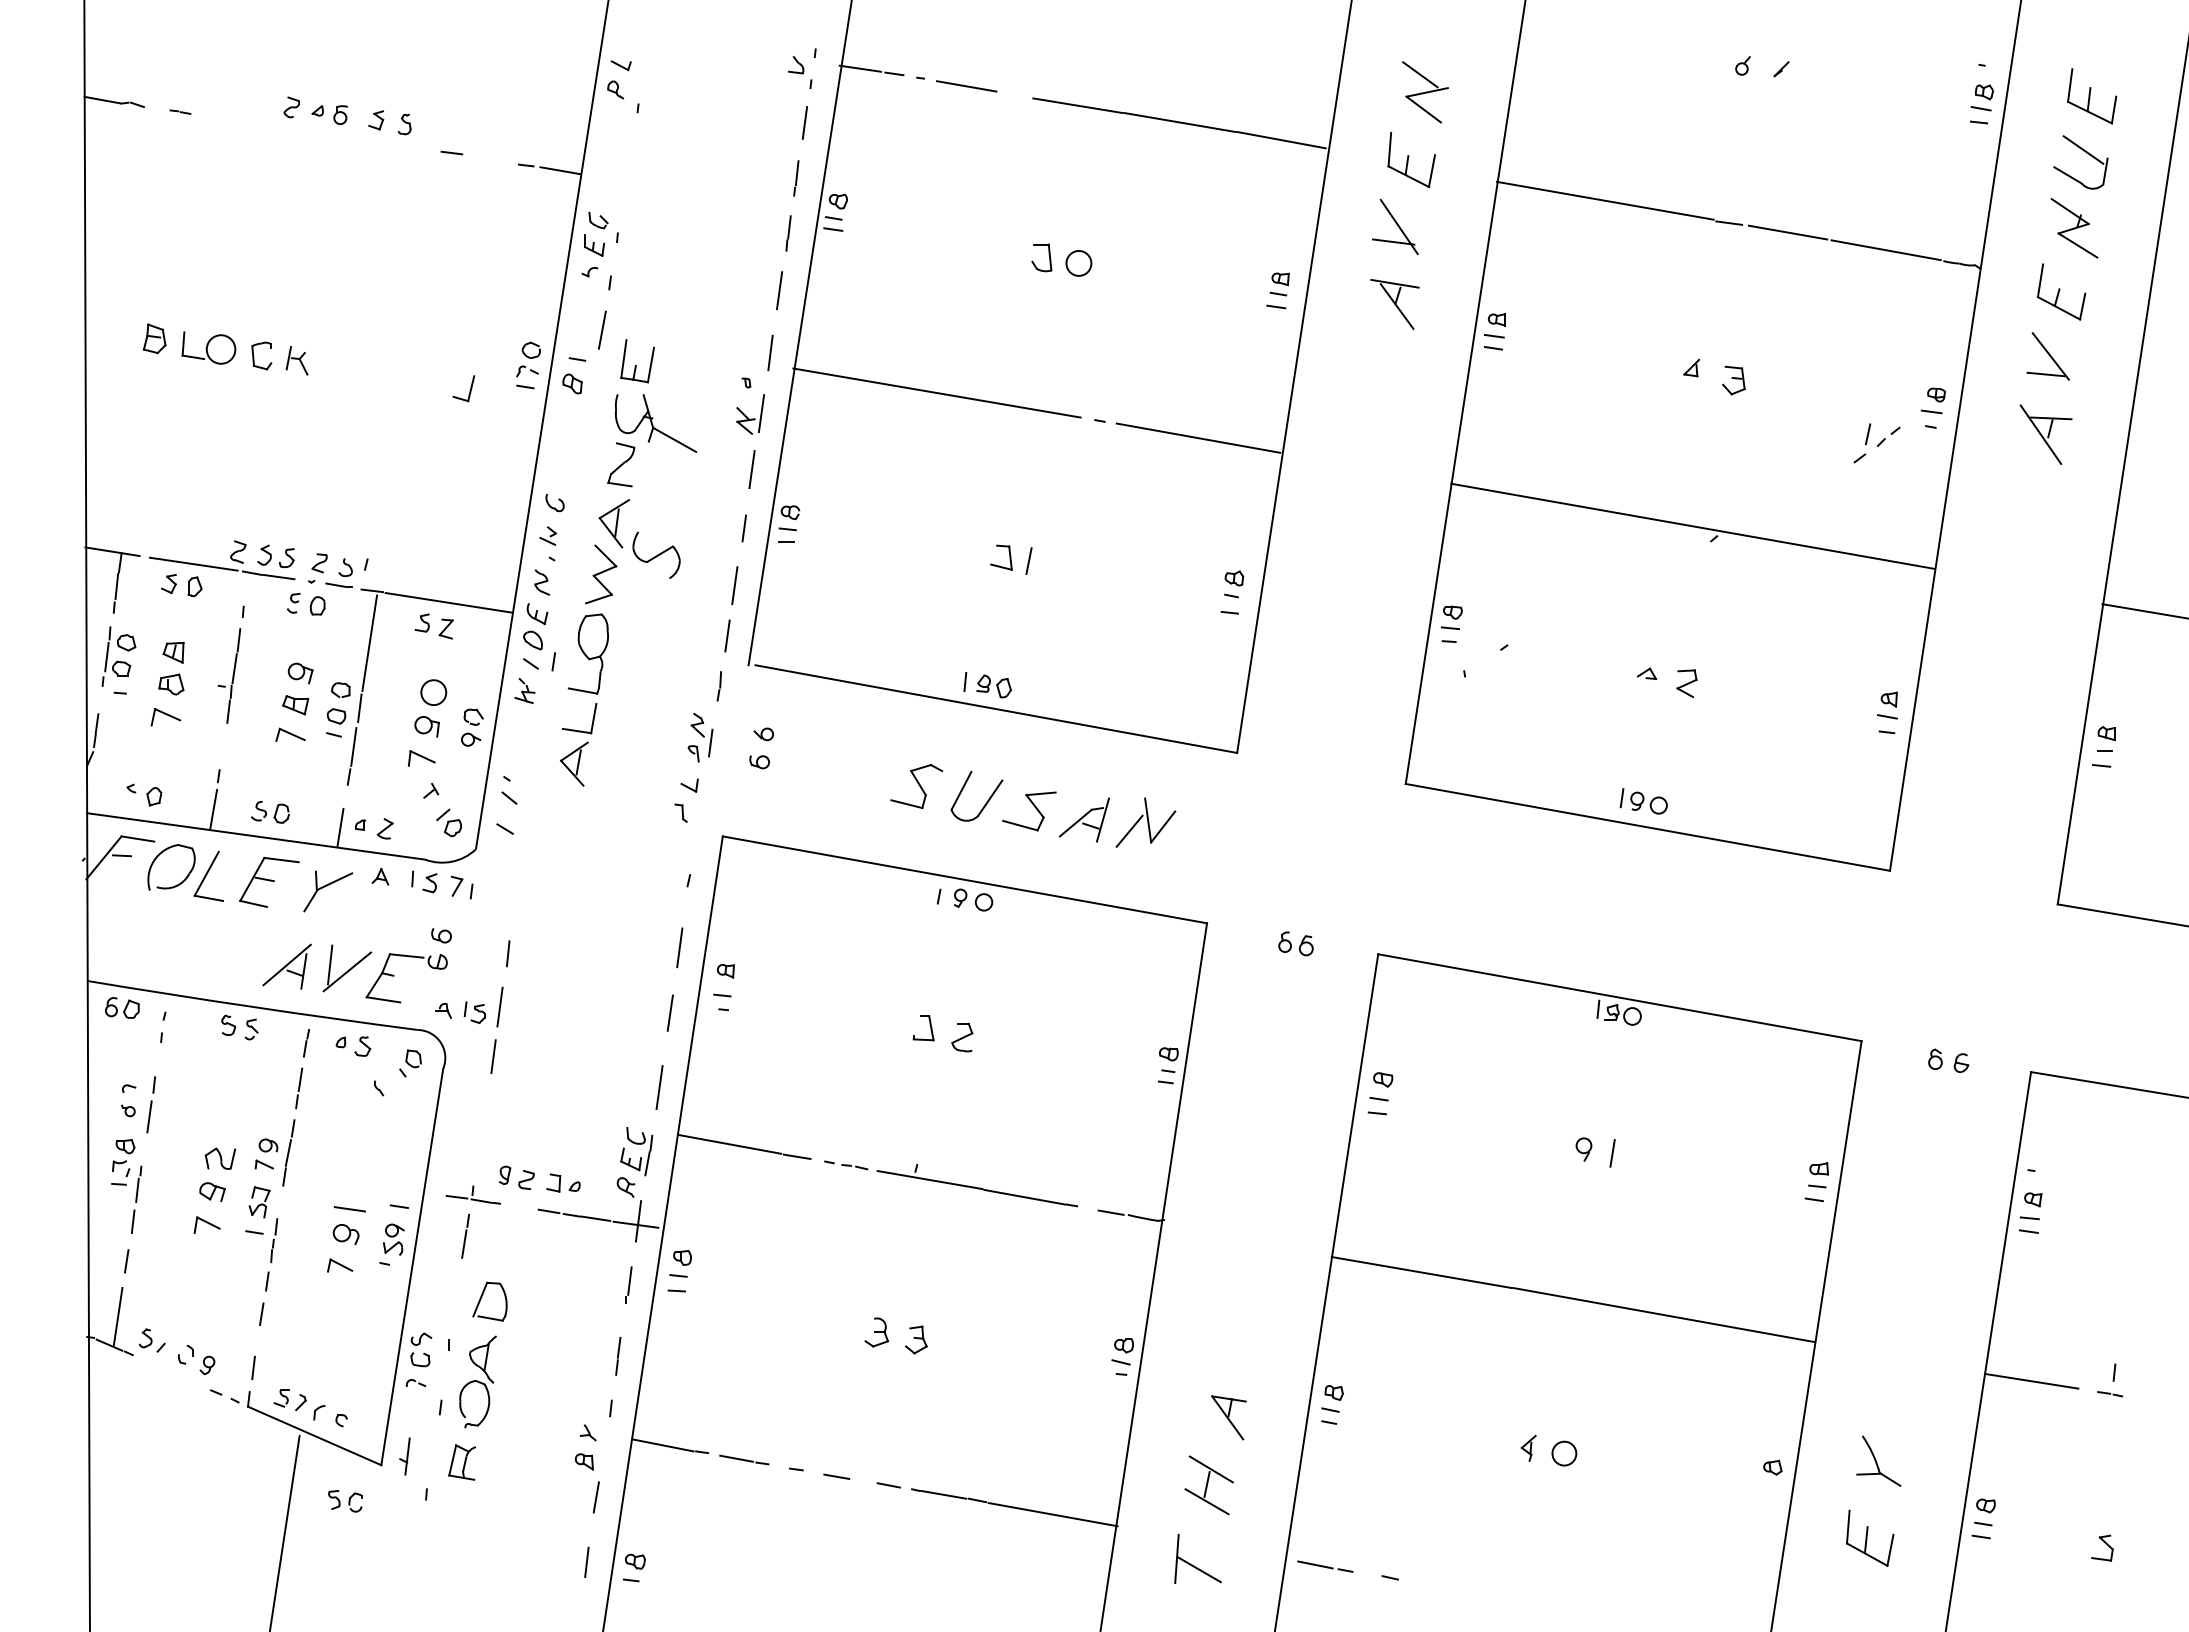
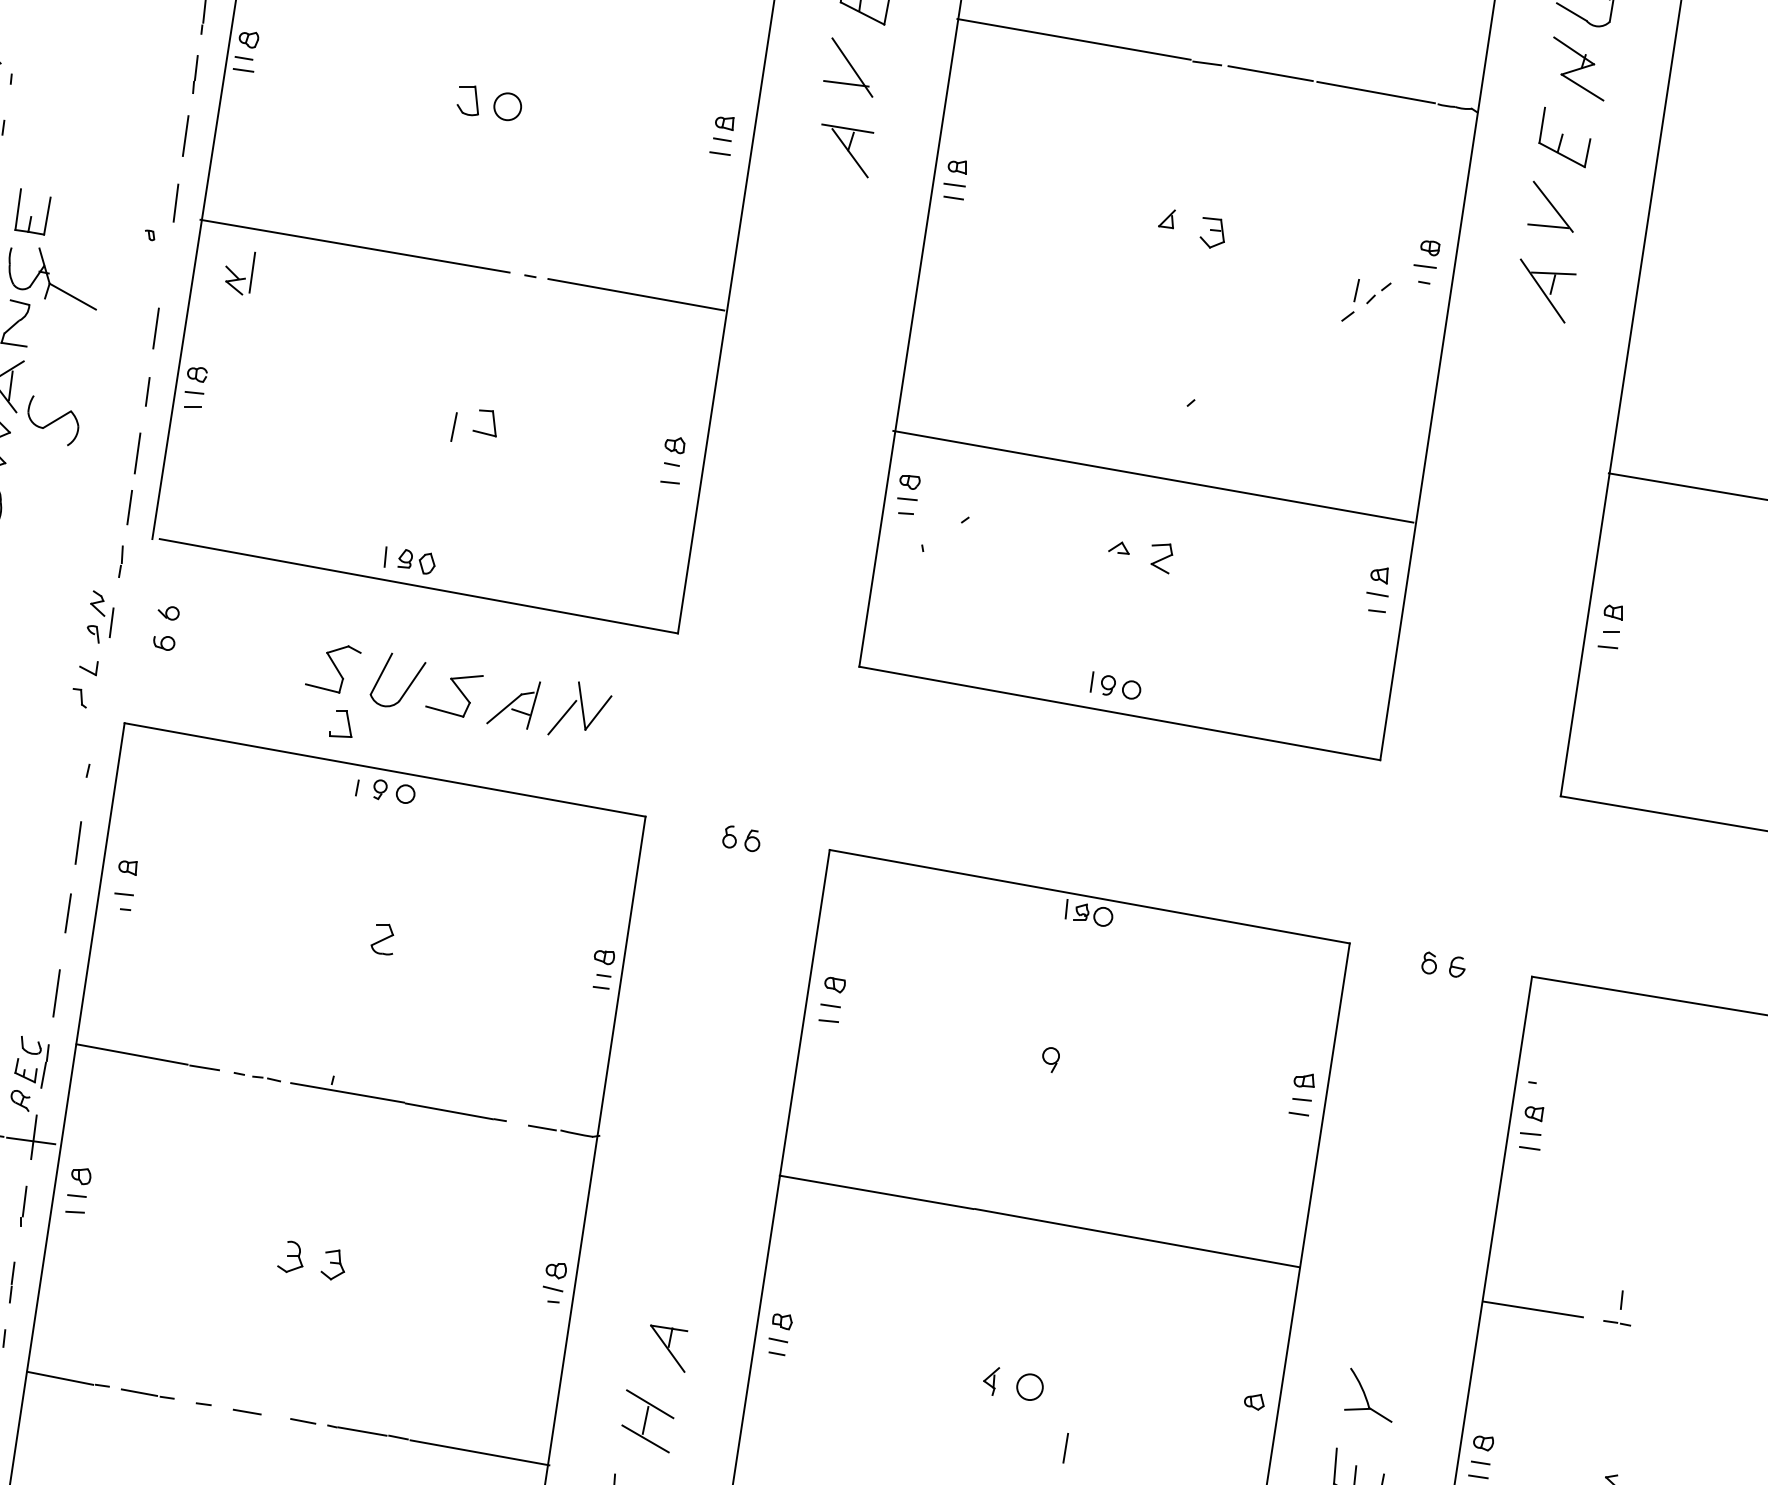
part: (750, 414) -> (240, 273), moved
line: (1692, 525) -> (1152, 475), moved
part: (1009, 557) -> (493, 423), moved
part: (930, 1028) -> (348, 724), moved
line: (1612, 1153) -> (1065, 1448), moved

